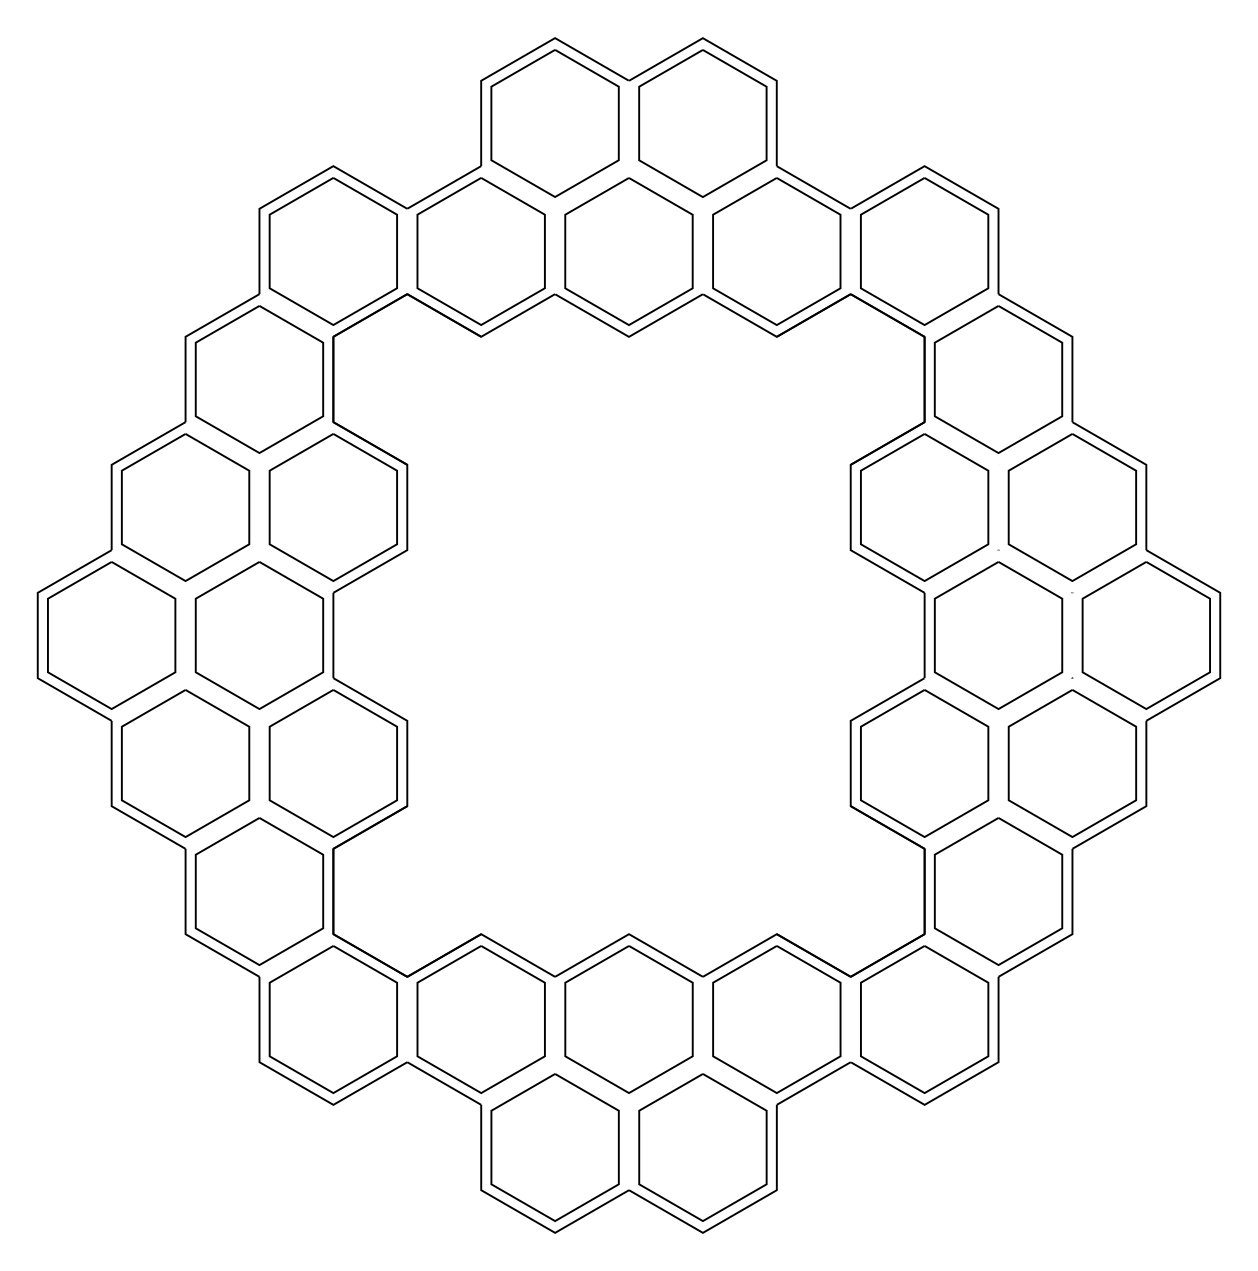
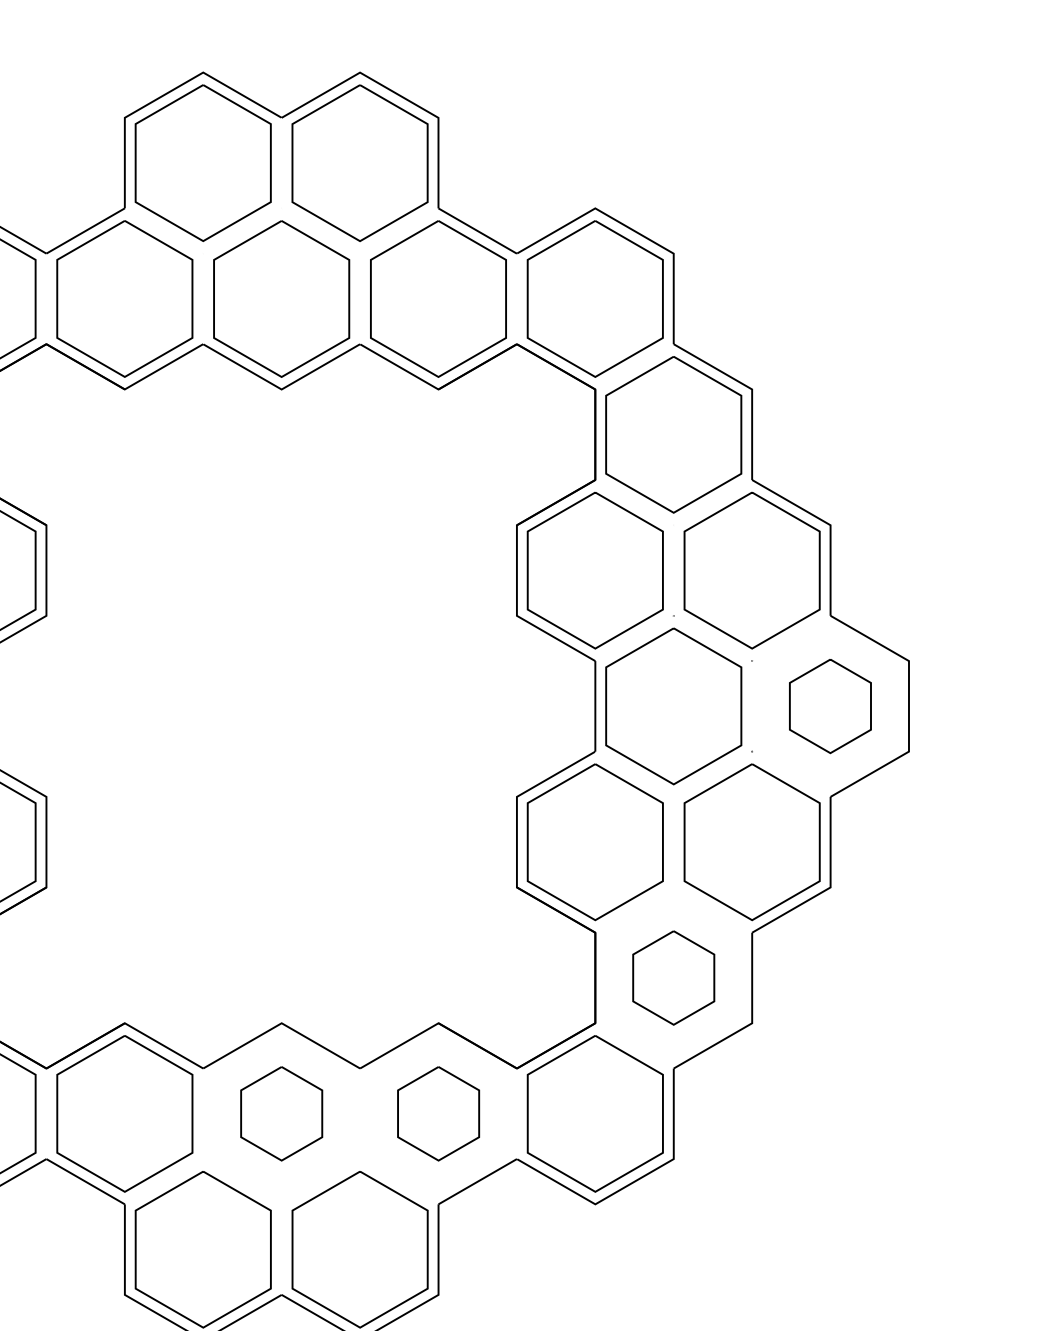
part: (1145, 635) -> (829, 706), size x0.6
part: (998, 891) -> (673, 977), size x0.6
part: (628, 1019) -> (281, 1113), size x0.6
part: (776, 1019) -> (438, 1113), size x0.6

